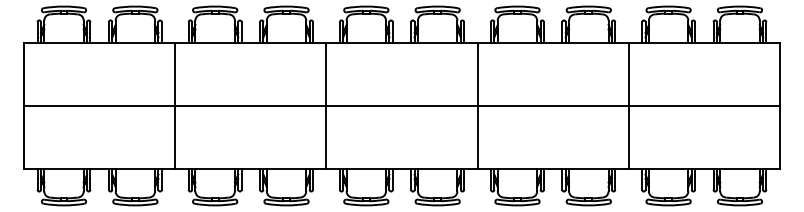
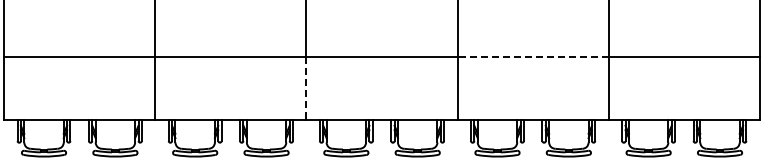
line: (553, 106) -> (533, 57), solid -> dashed
line: (326, 137) -> (306, 88), solid -> dashed

